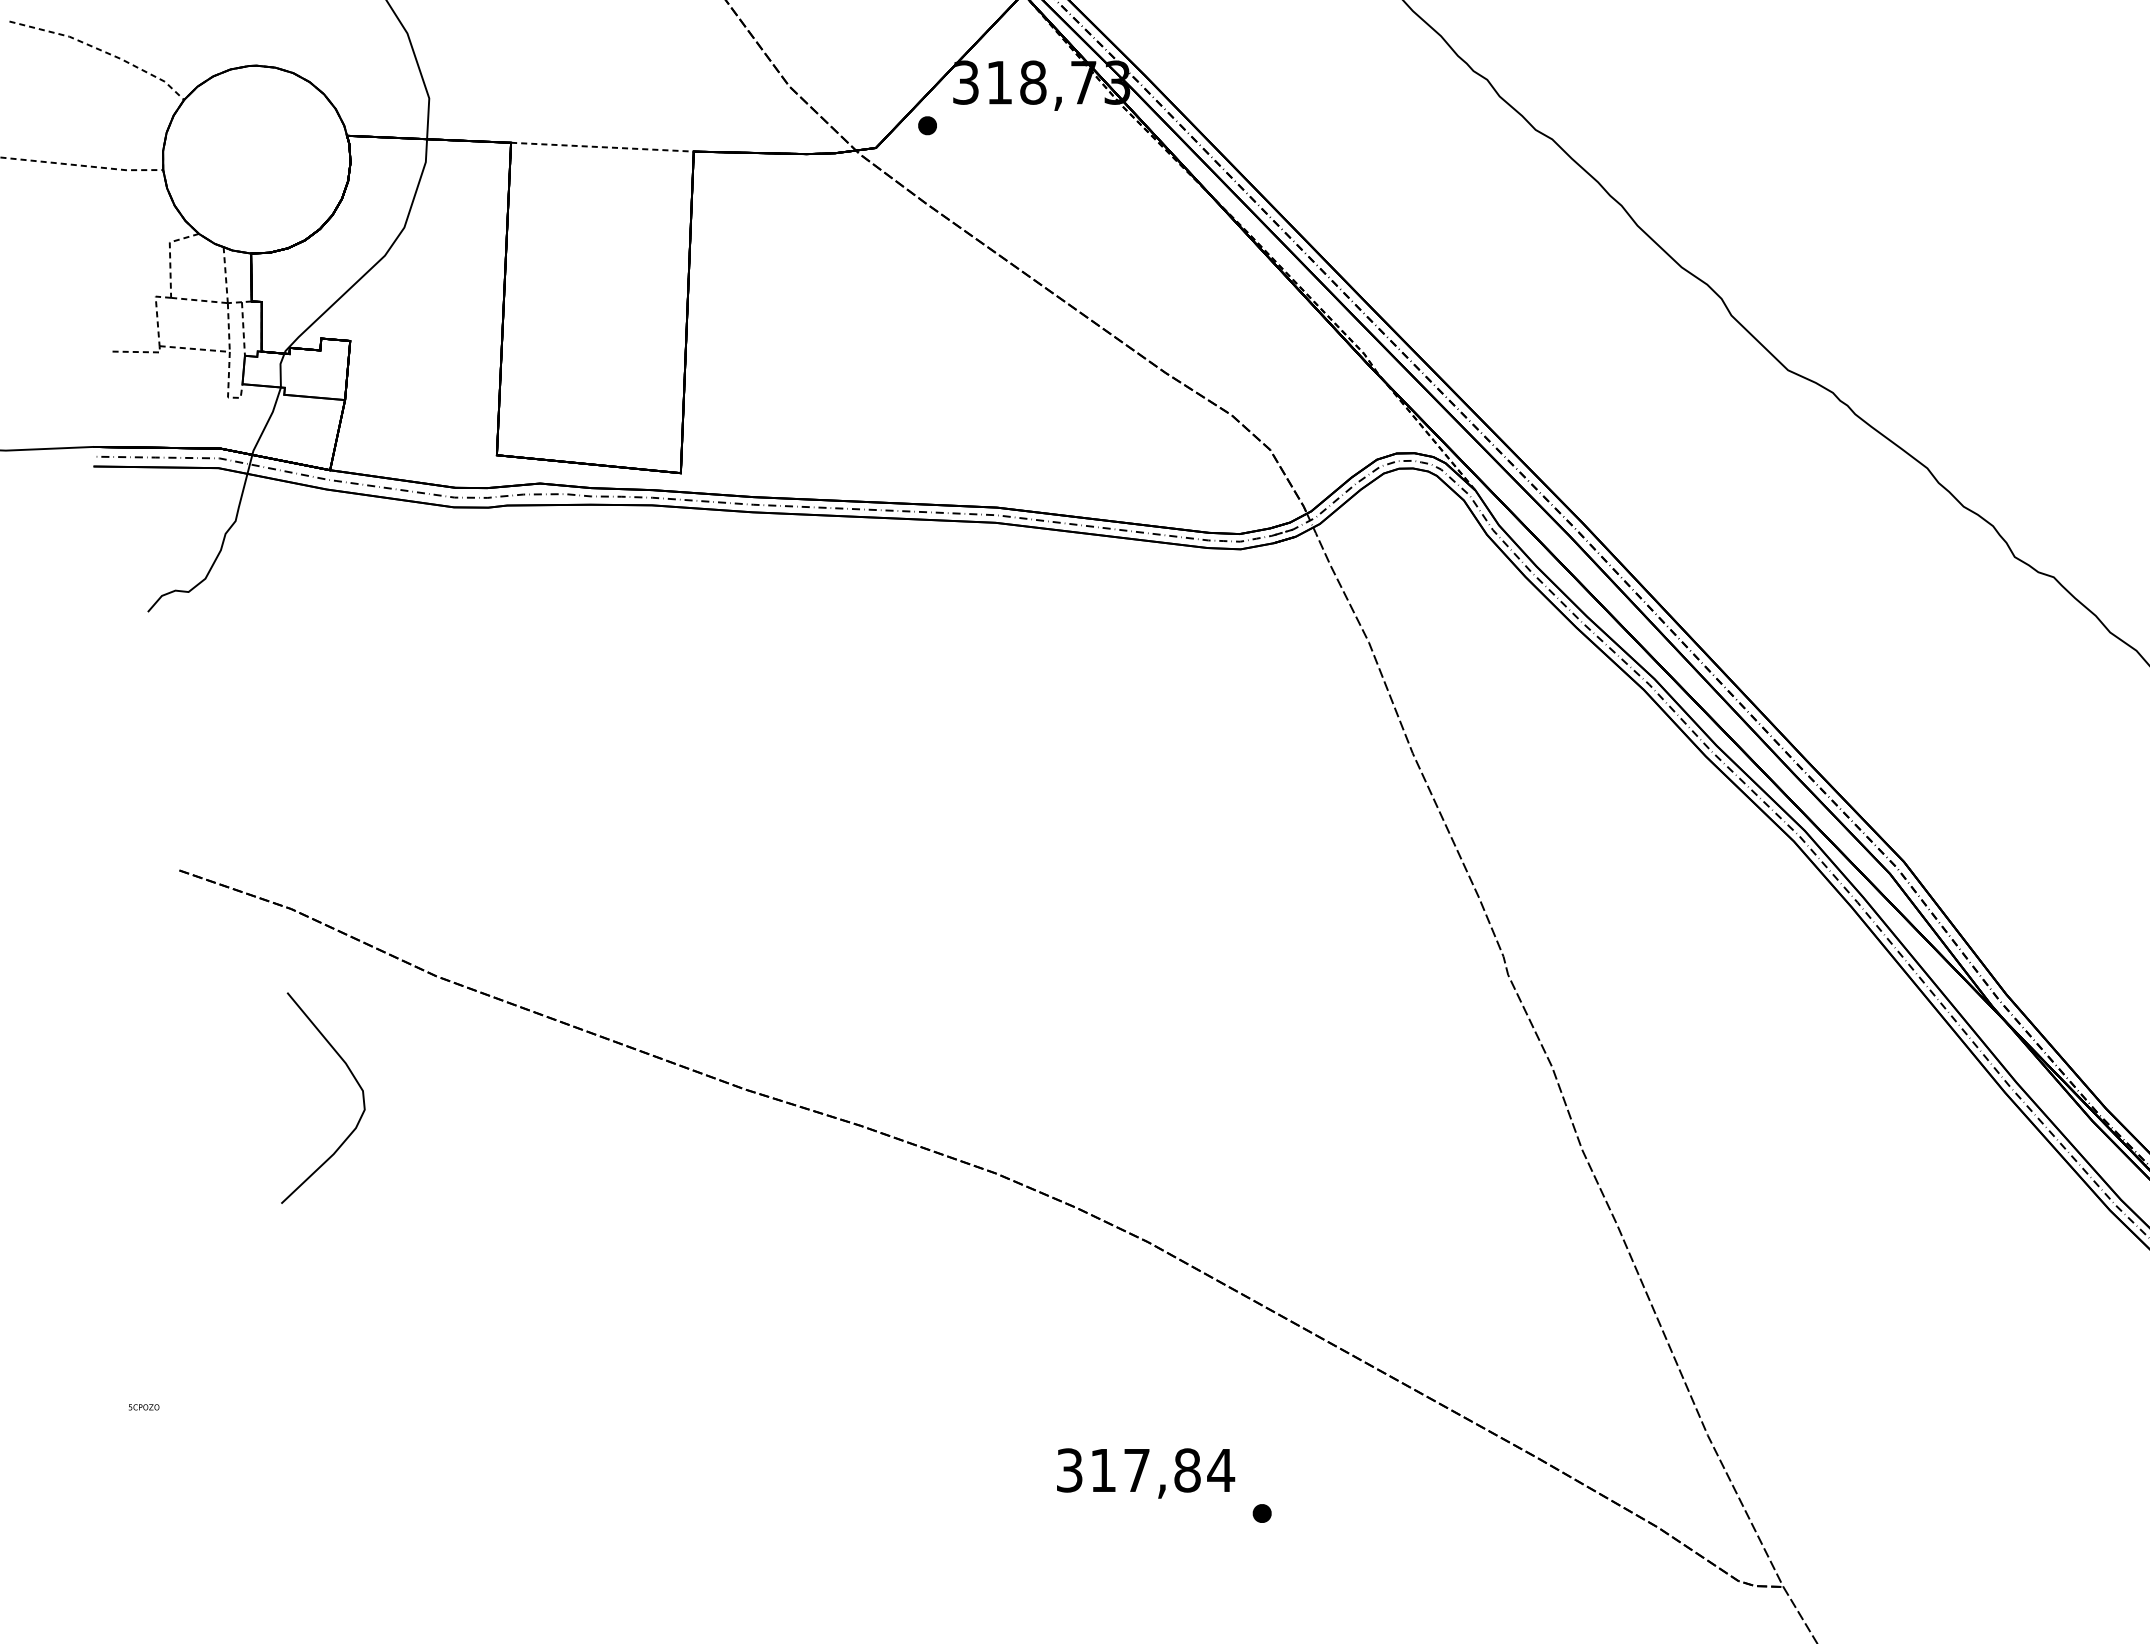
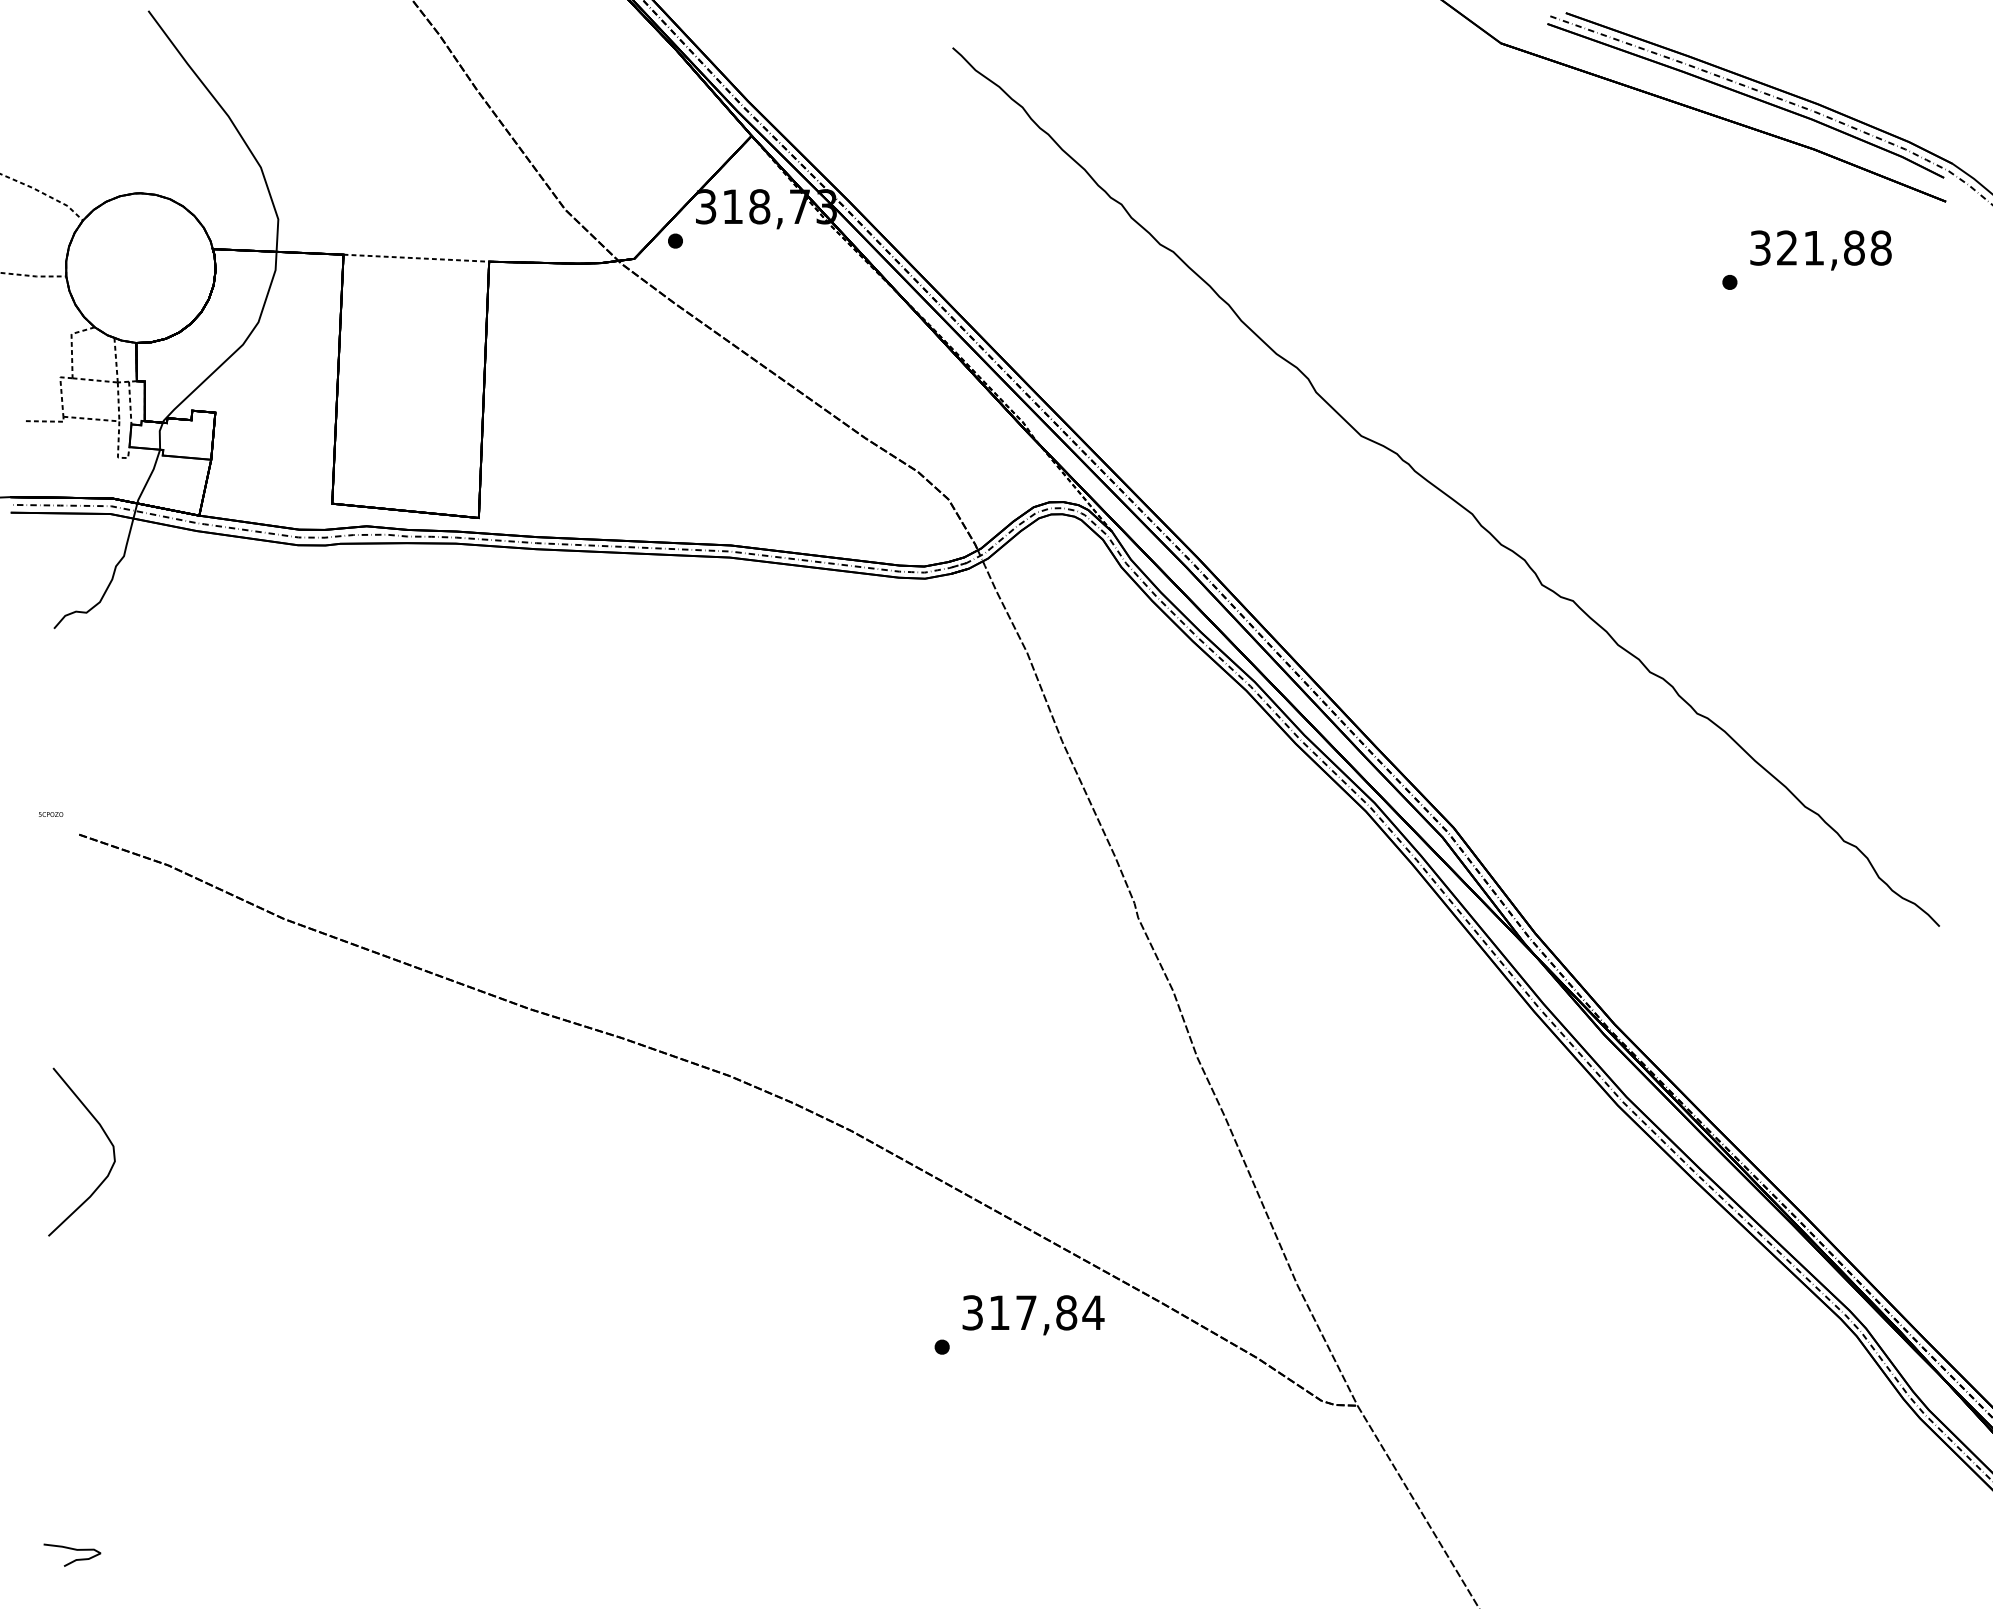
curve: (354, 1079) -> (106, 1137), moved
text: (144, 1407) -> (51, 814), moved
text: (1145, 1473) -> (1033, 1315), moved

